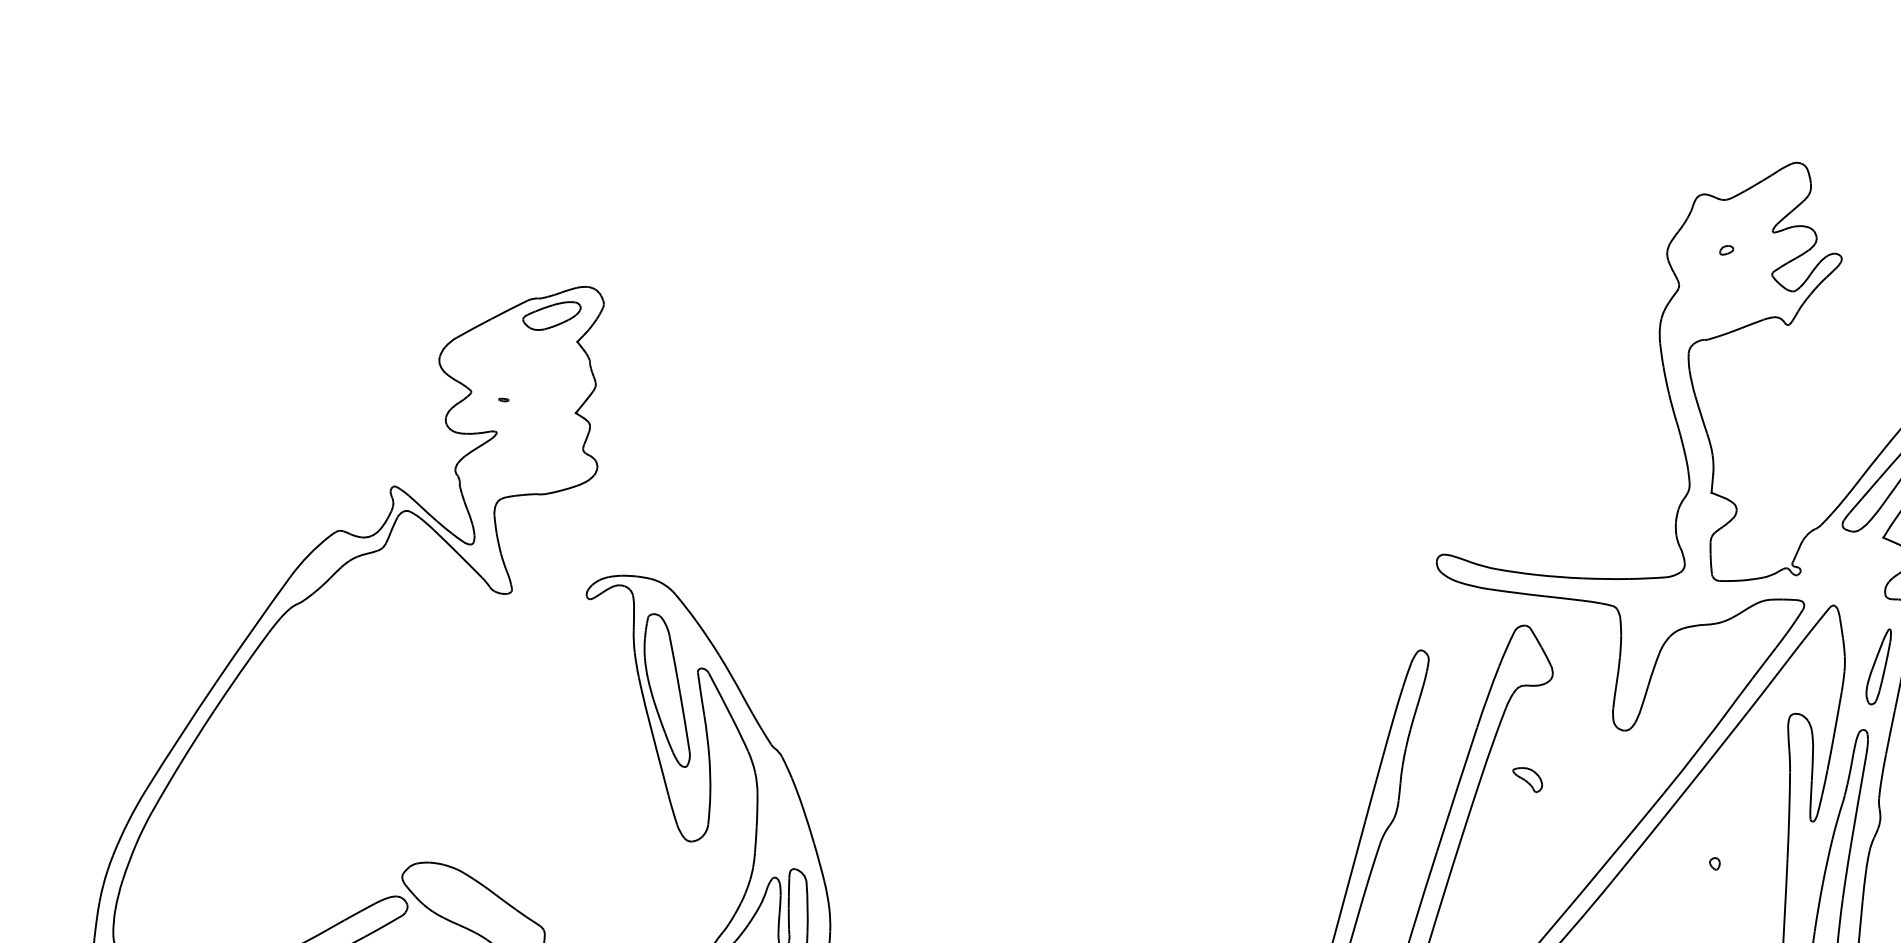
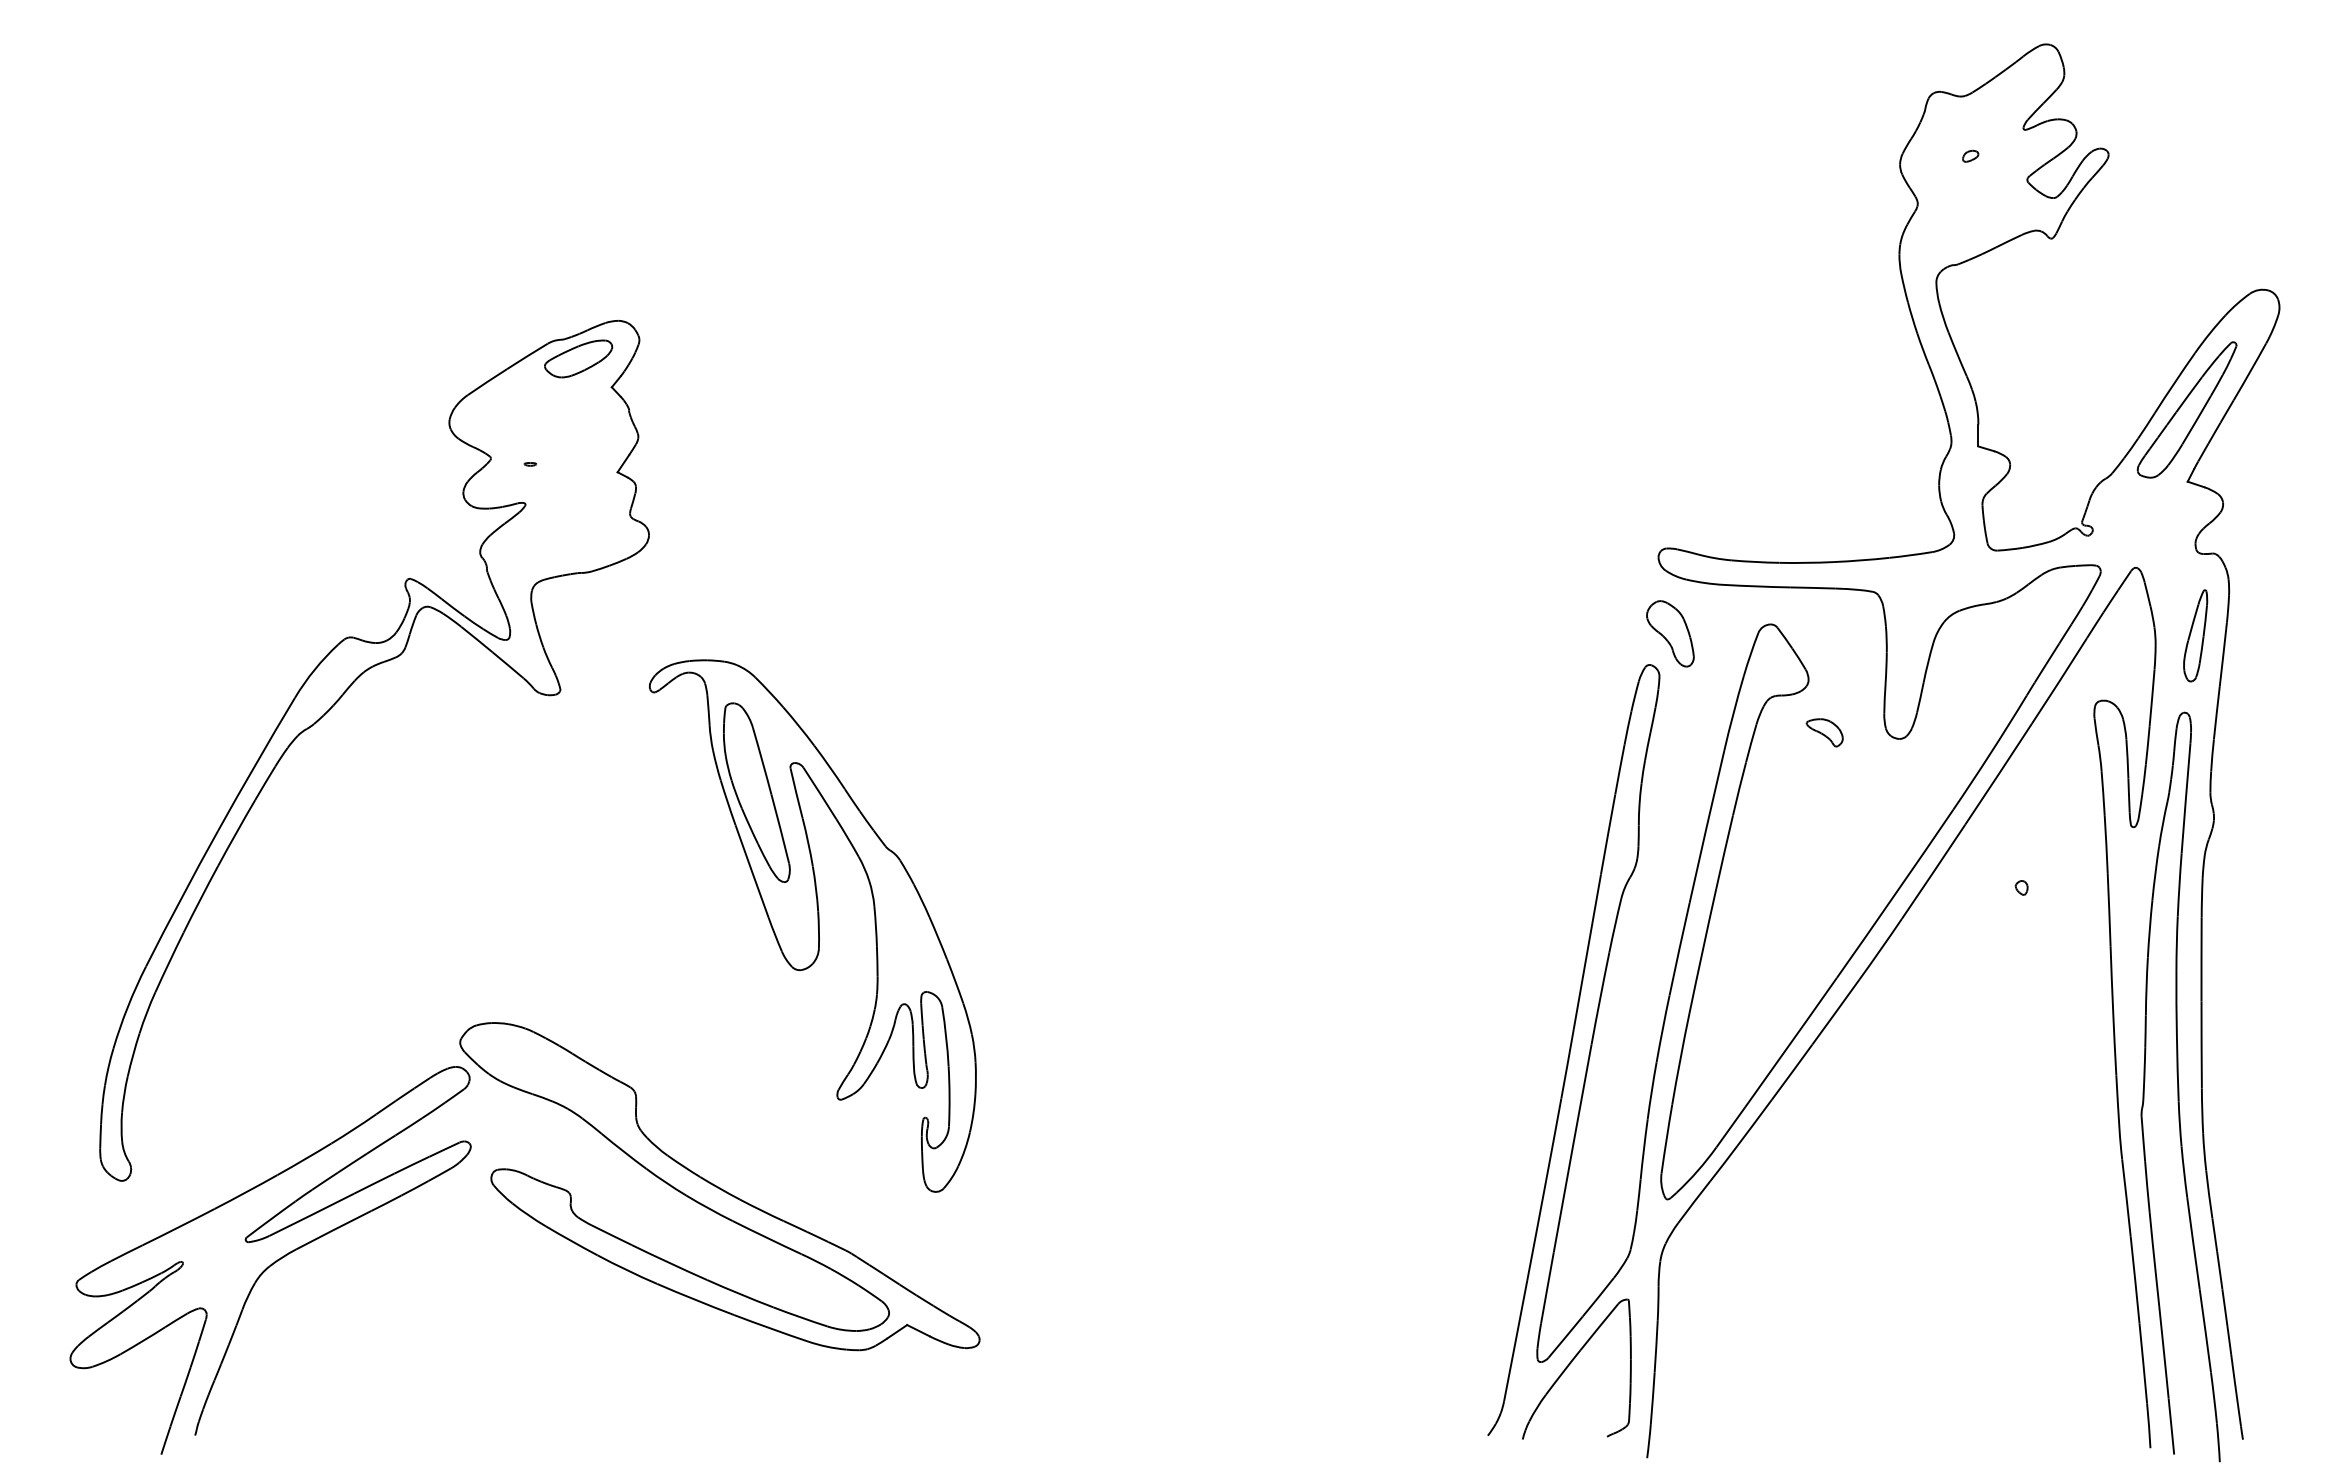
part: (1441, 625) -> (1670, 633), added
part: (1527, 779) -> (1824, 732), moved

